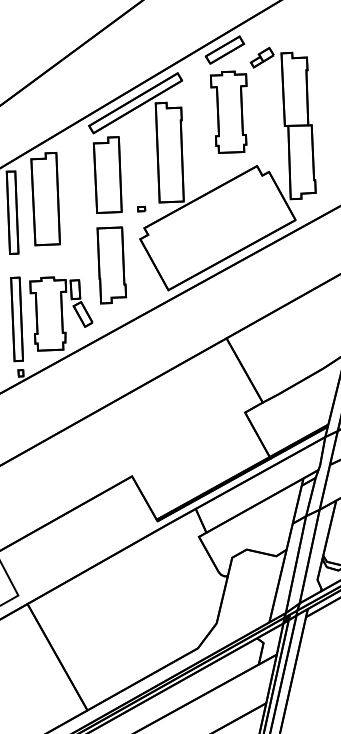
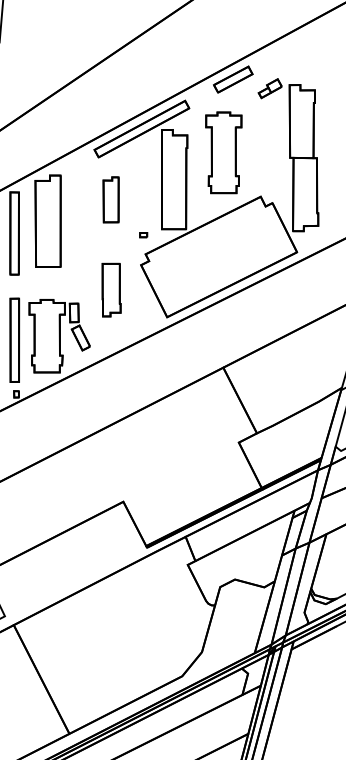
part: (229, 111) -> (223, 152), moved
part: (107, 174) -> (110, 199), size x0.6
part: (111, 264) -> (111, 289), size x0.7

